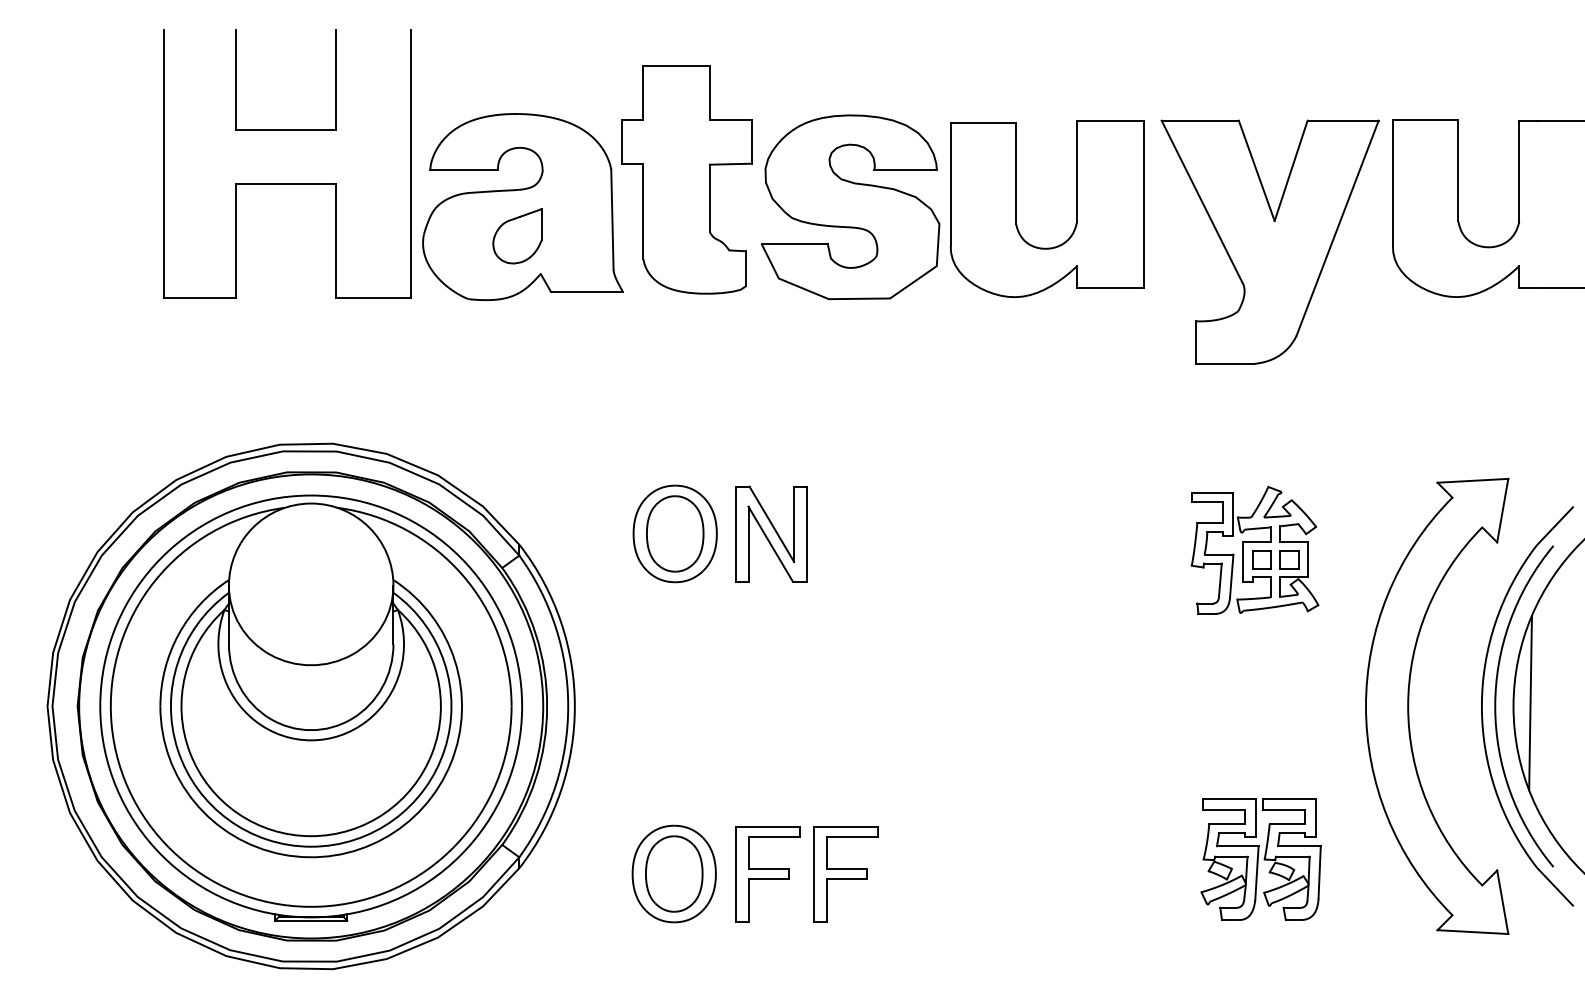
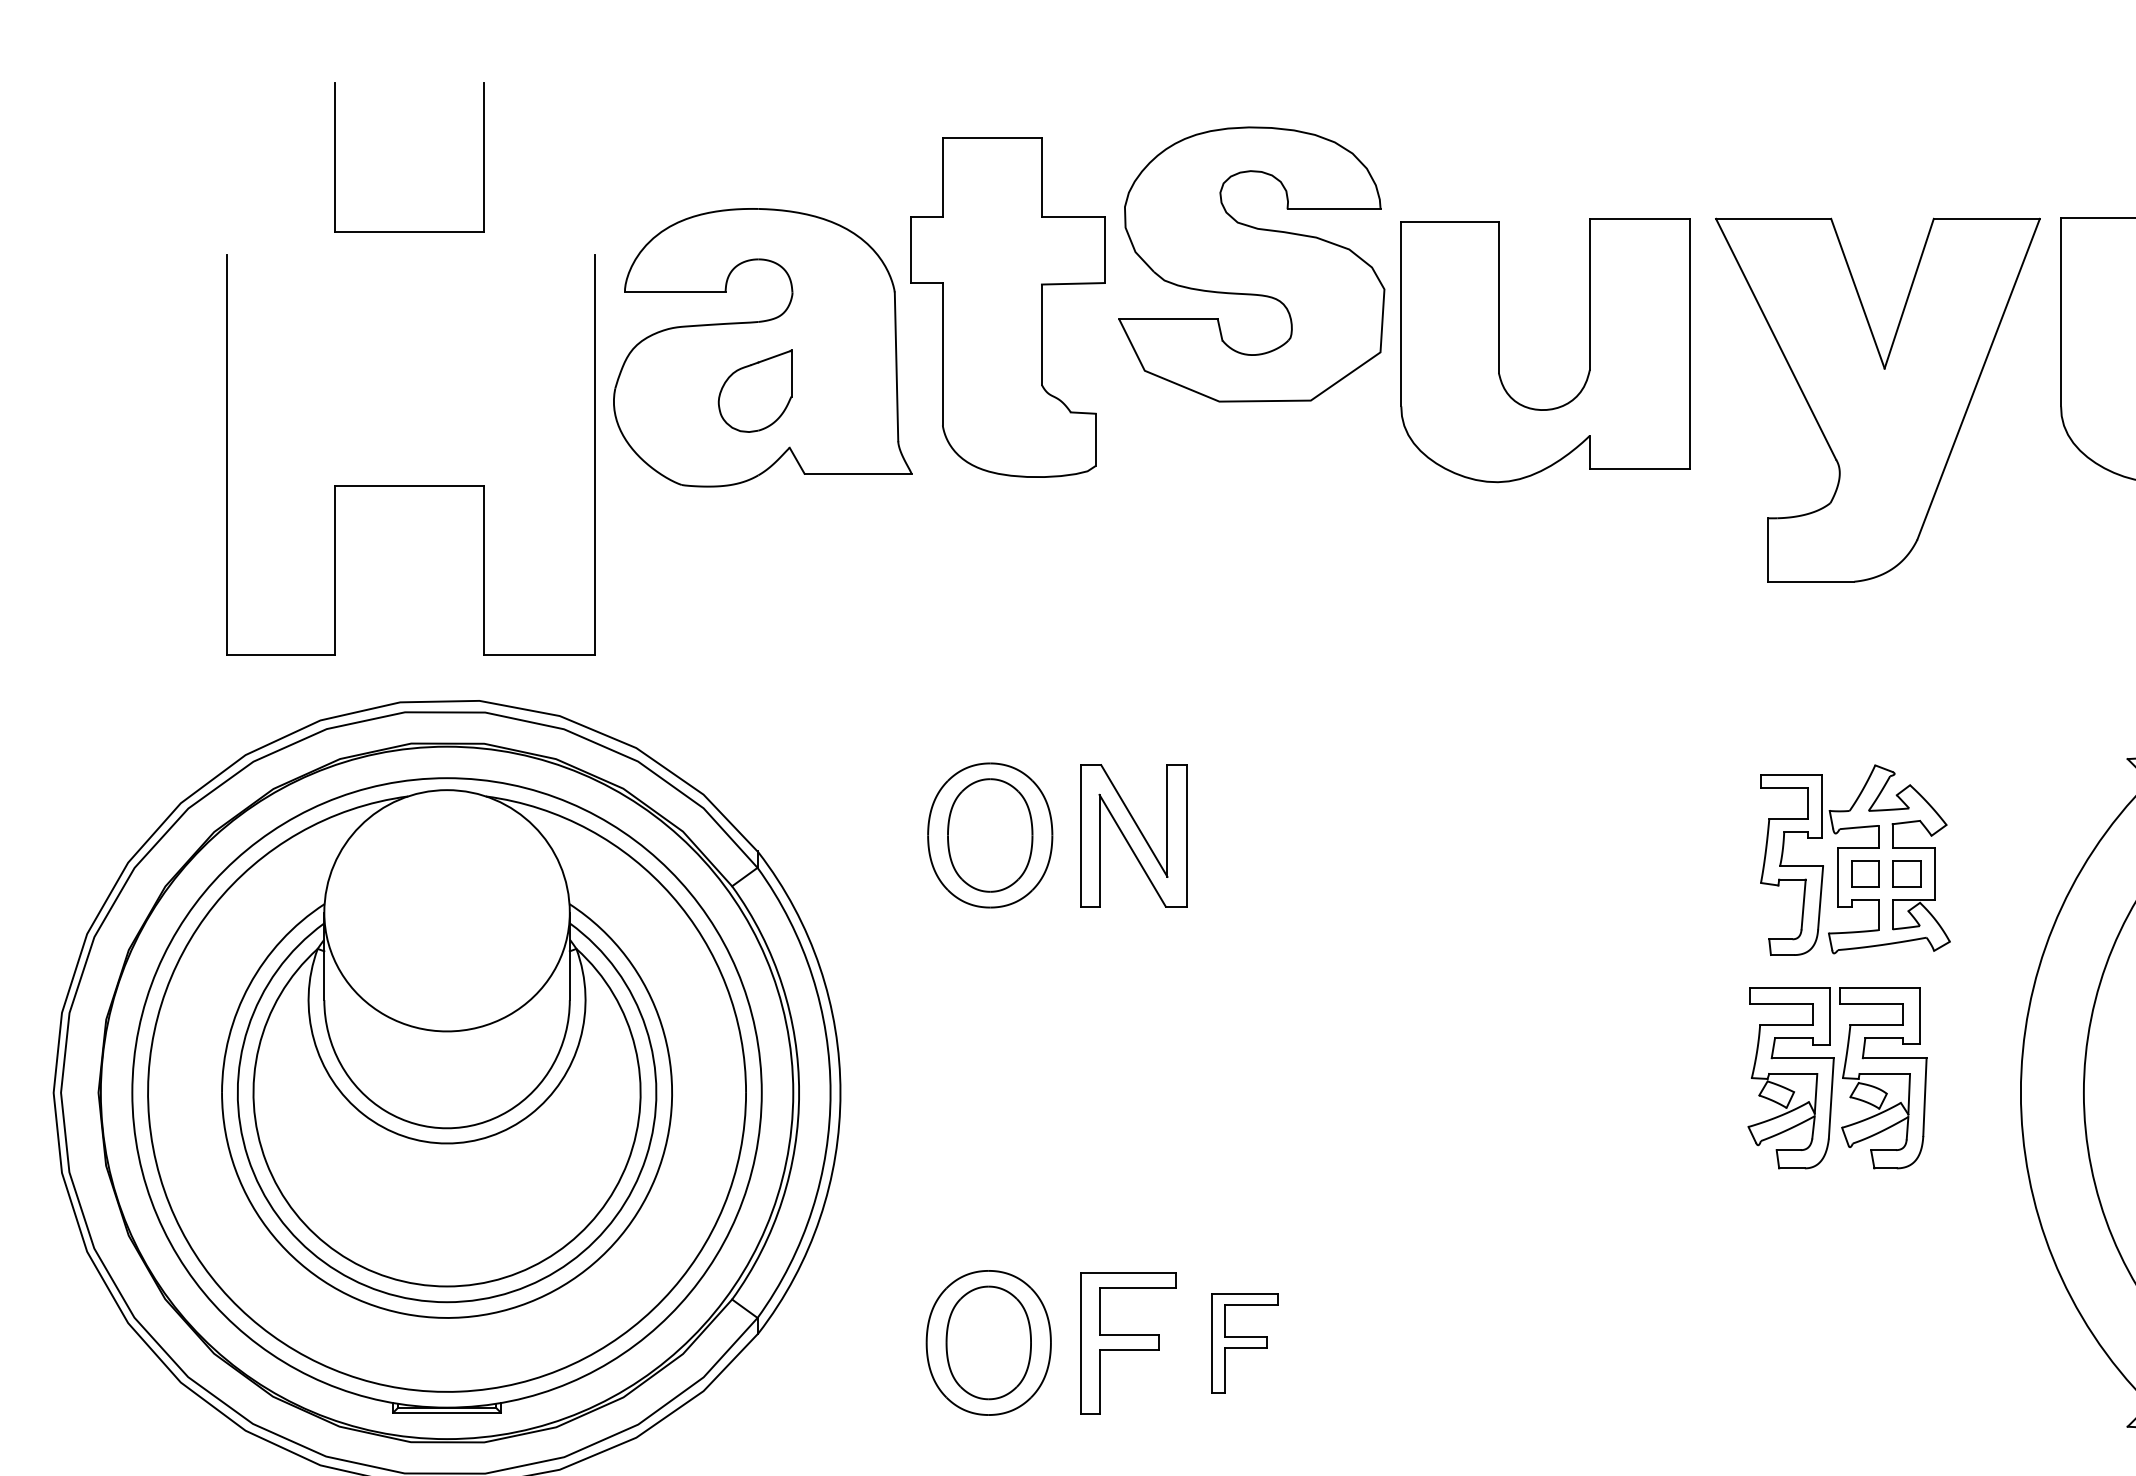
part: (287, 183) -> (411, 484), moved
part: (850, 206) -> (1251, 263), moved
part: (1260, 859) -> (1836, 1078), moved
part: (845, 874) -> (1244, 1343), size x0.7

